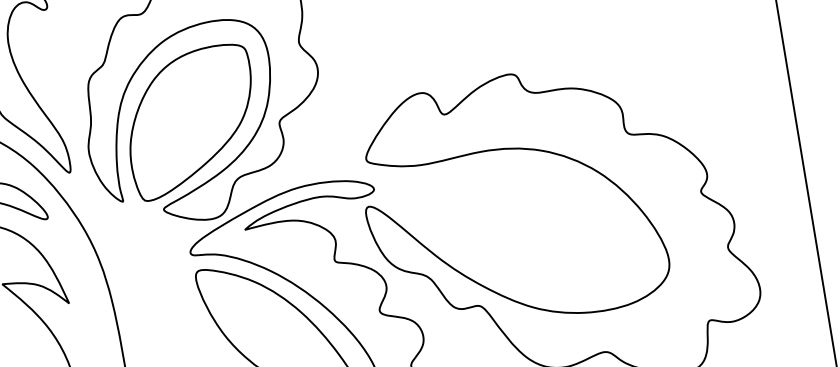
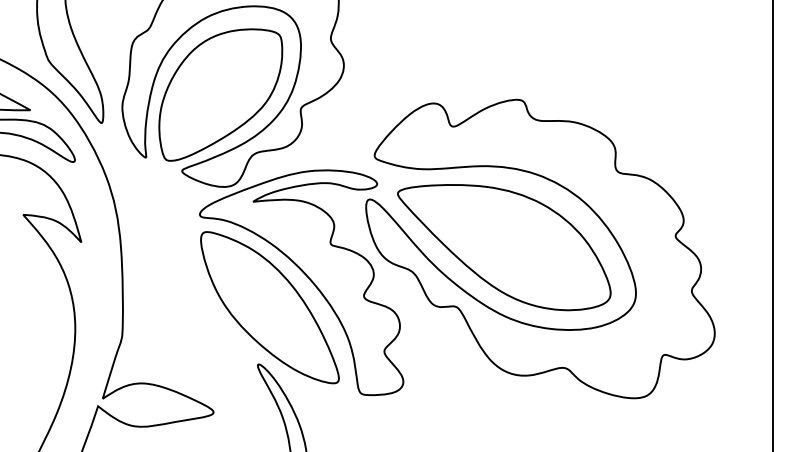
part: (520, 234) -> (504, 247), added

